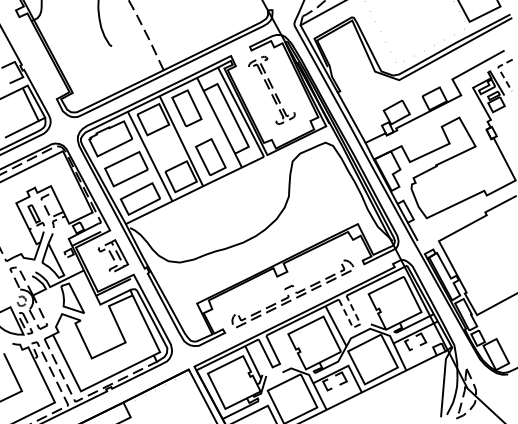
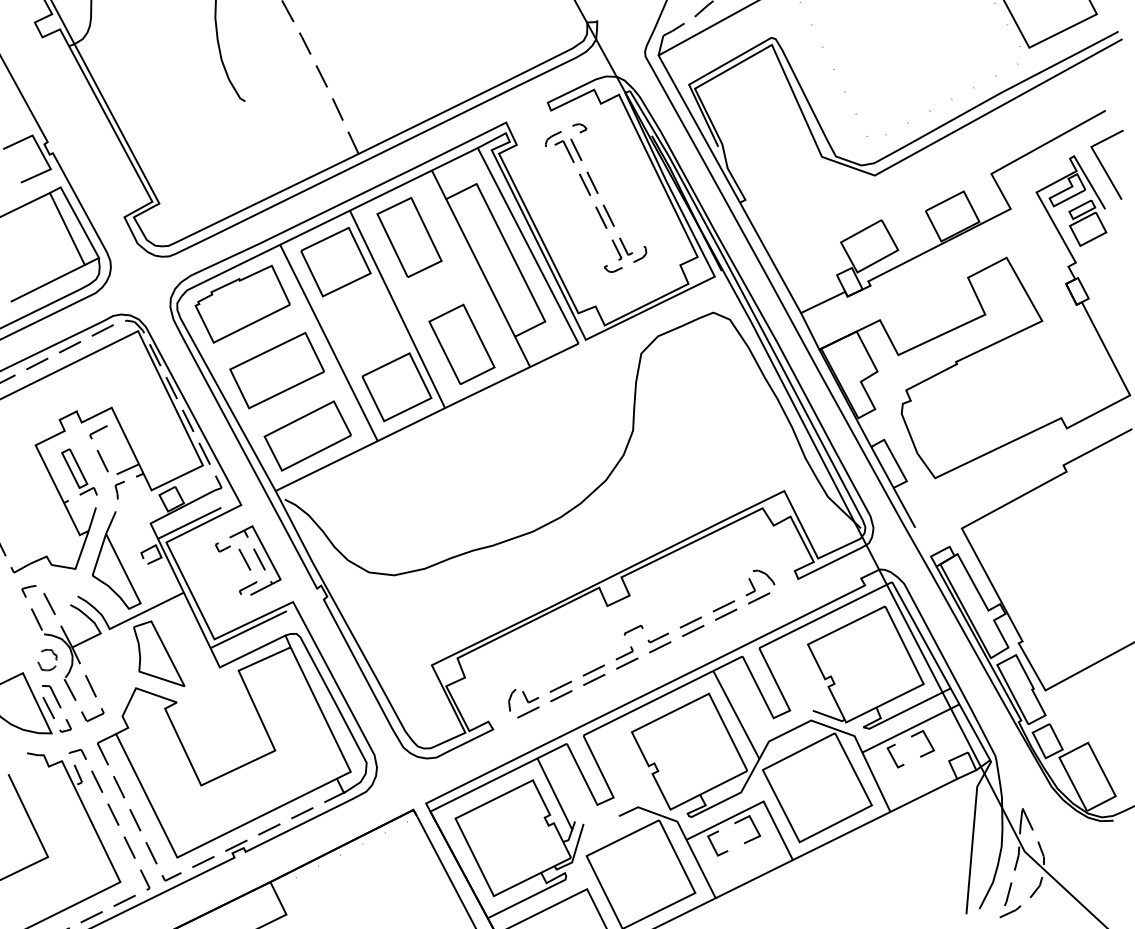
line: (500, 71) -> (1096, 156), dashed -> solid
line: (357, 325) -> (783, 713), dashed -> solid

